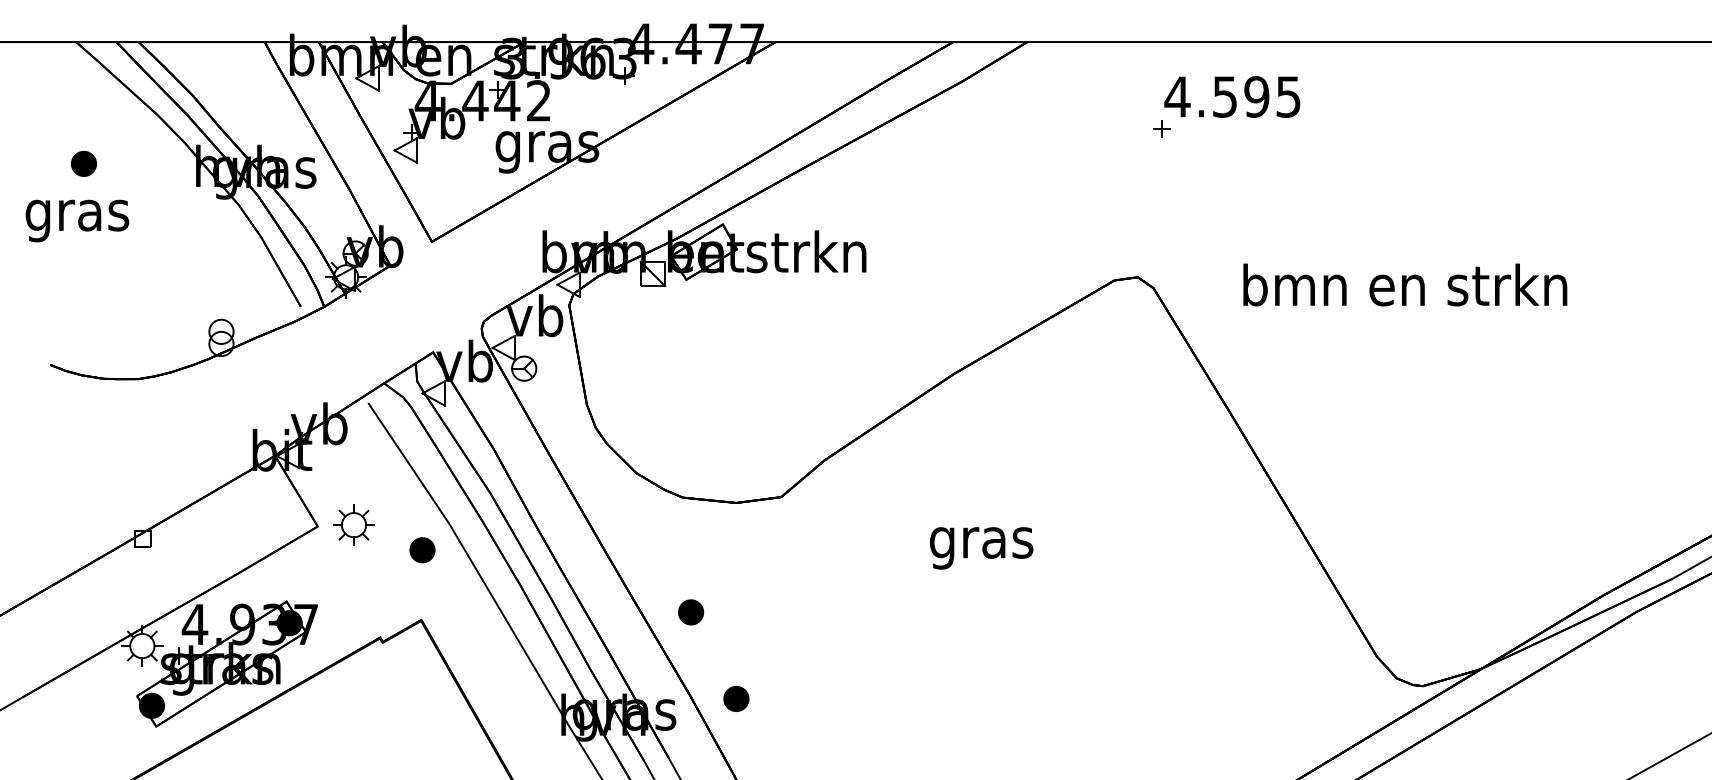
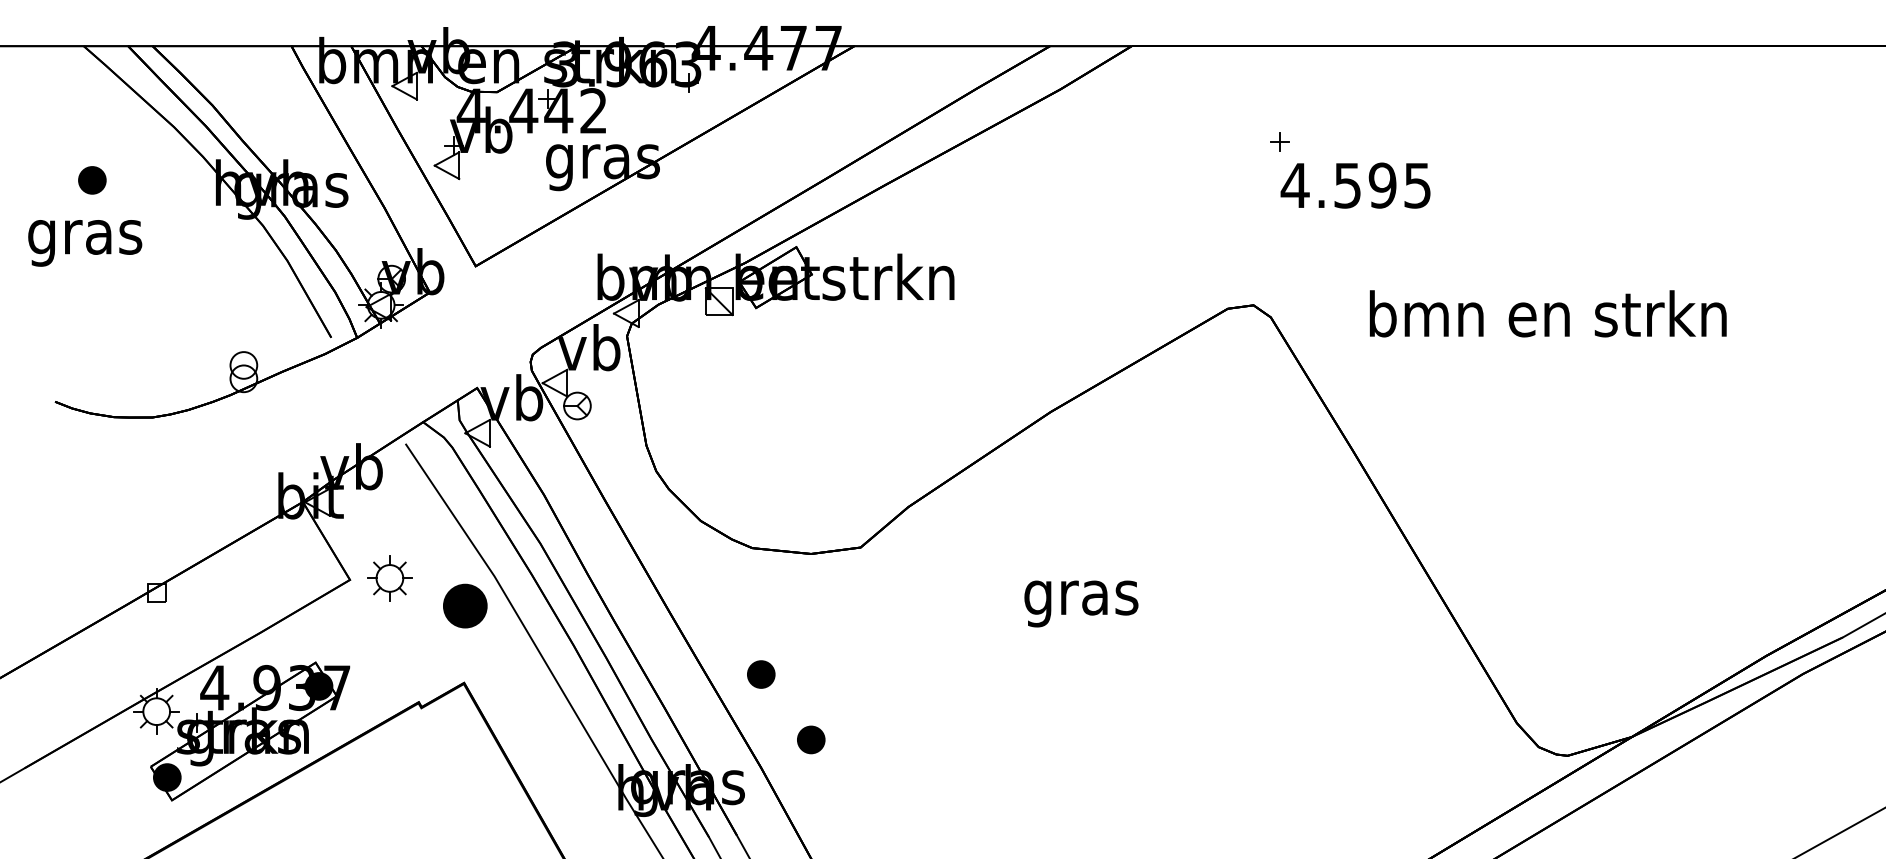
text: (1232, 96) -> (1355, 185), moved
part: (422, 549) -> (465, 605), size x1.6
part: (736, 698) -> (811, 739), moved

